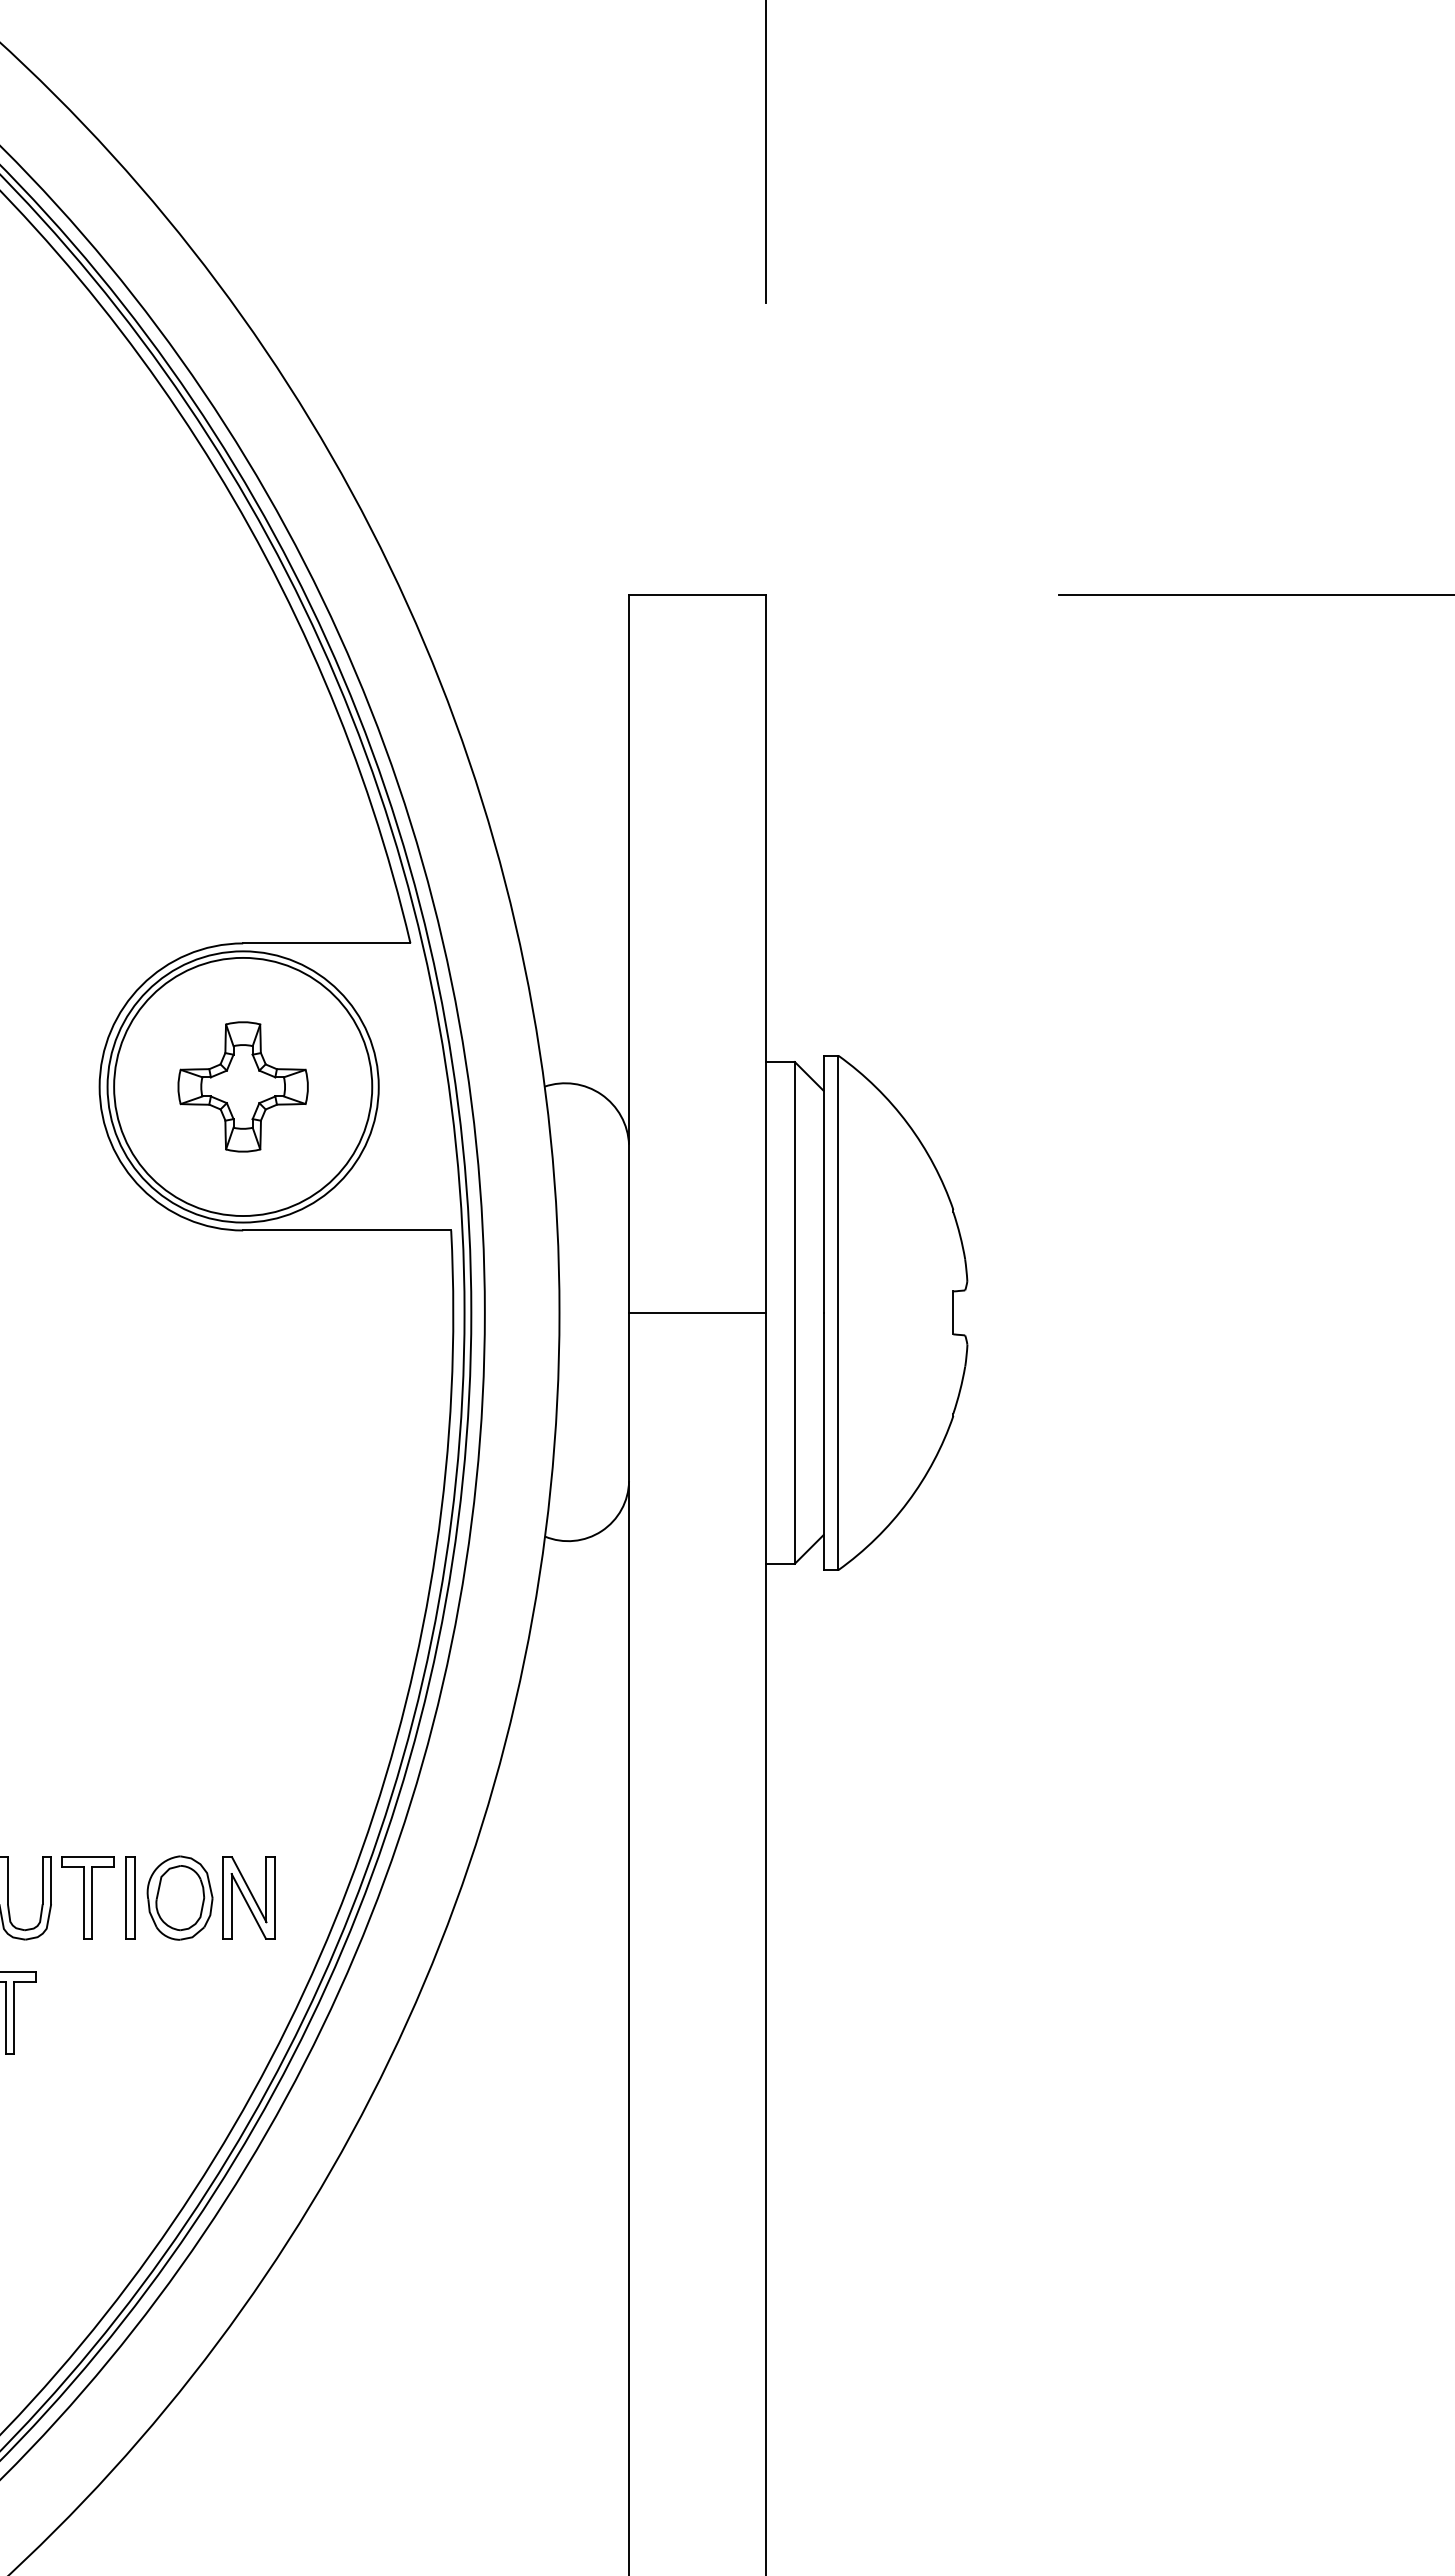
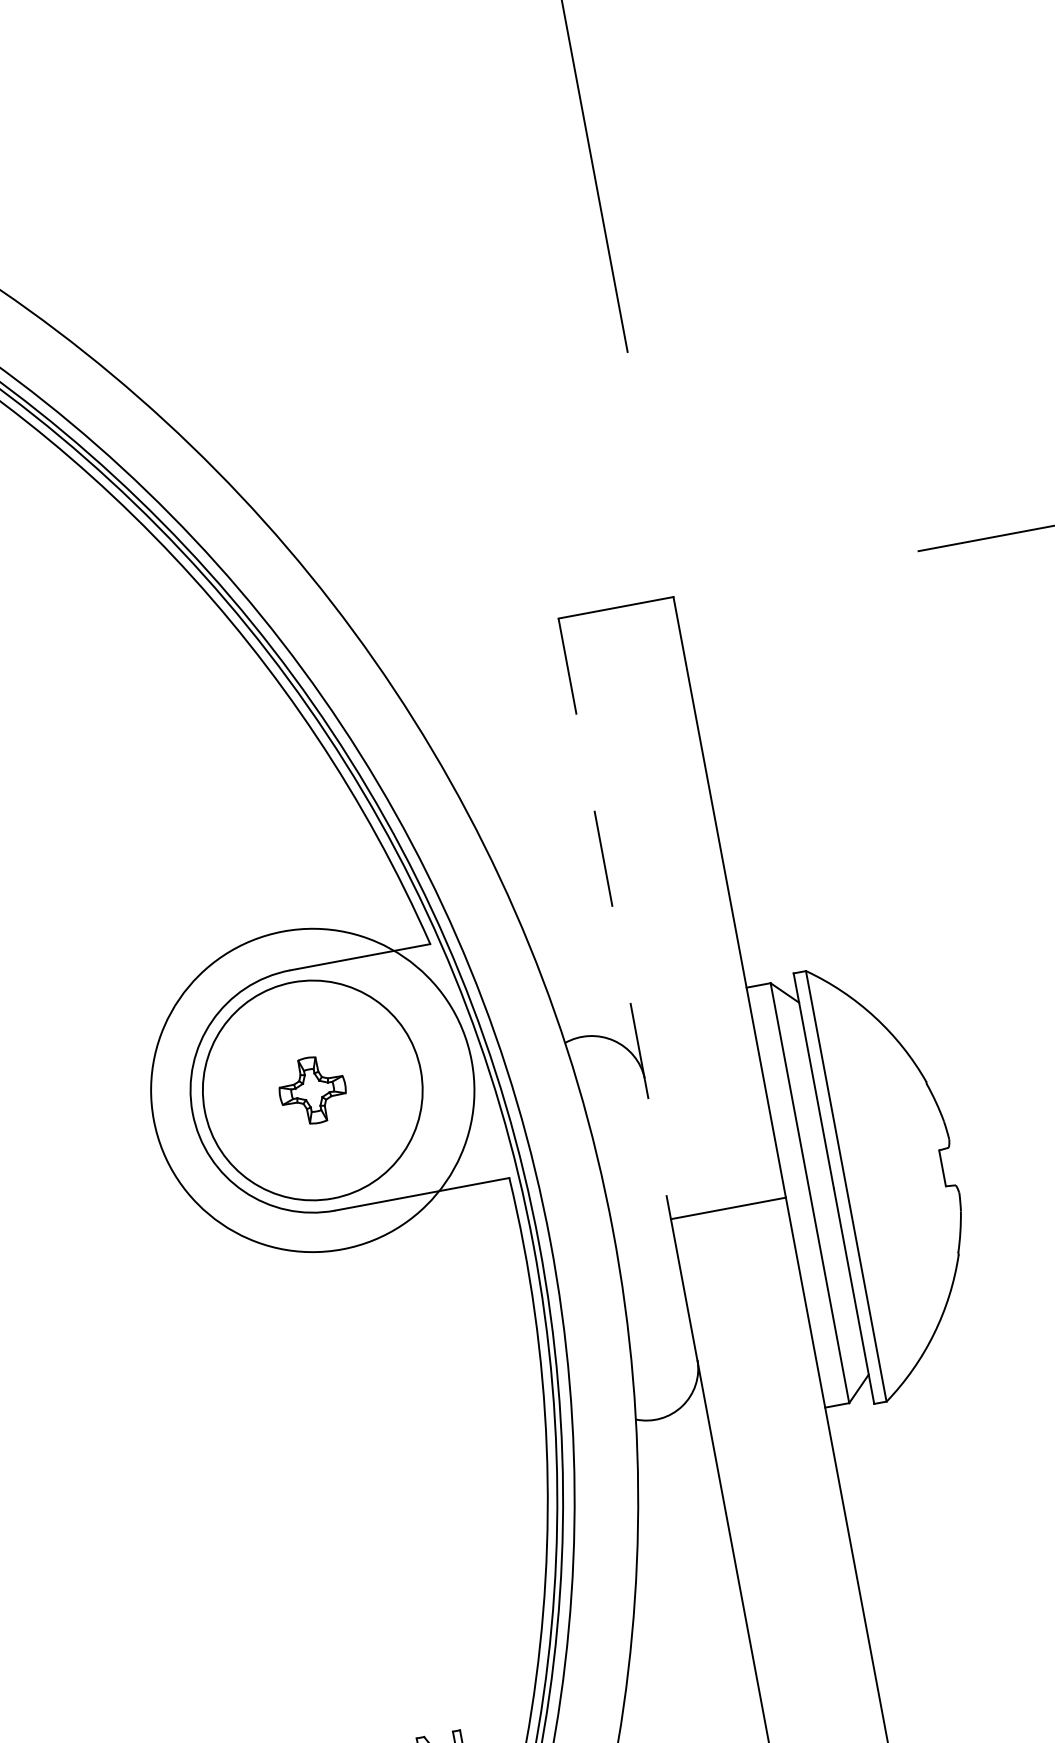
line: (628, 954) -> (614, 919), solid -> dashed
circle: (242, 1086) -> (312, 1090), size x1.4
part: (242, 1086) -> (312, 1090), size x0.6

